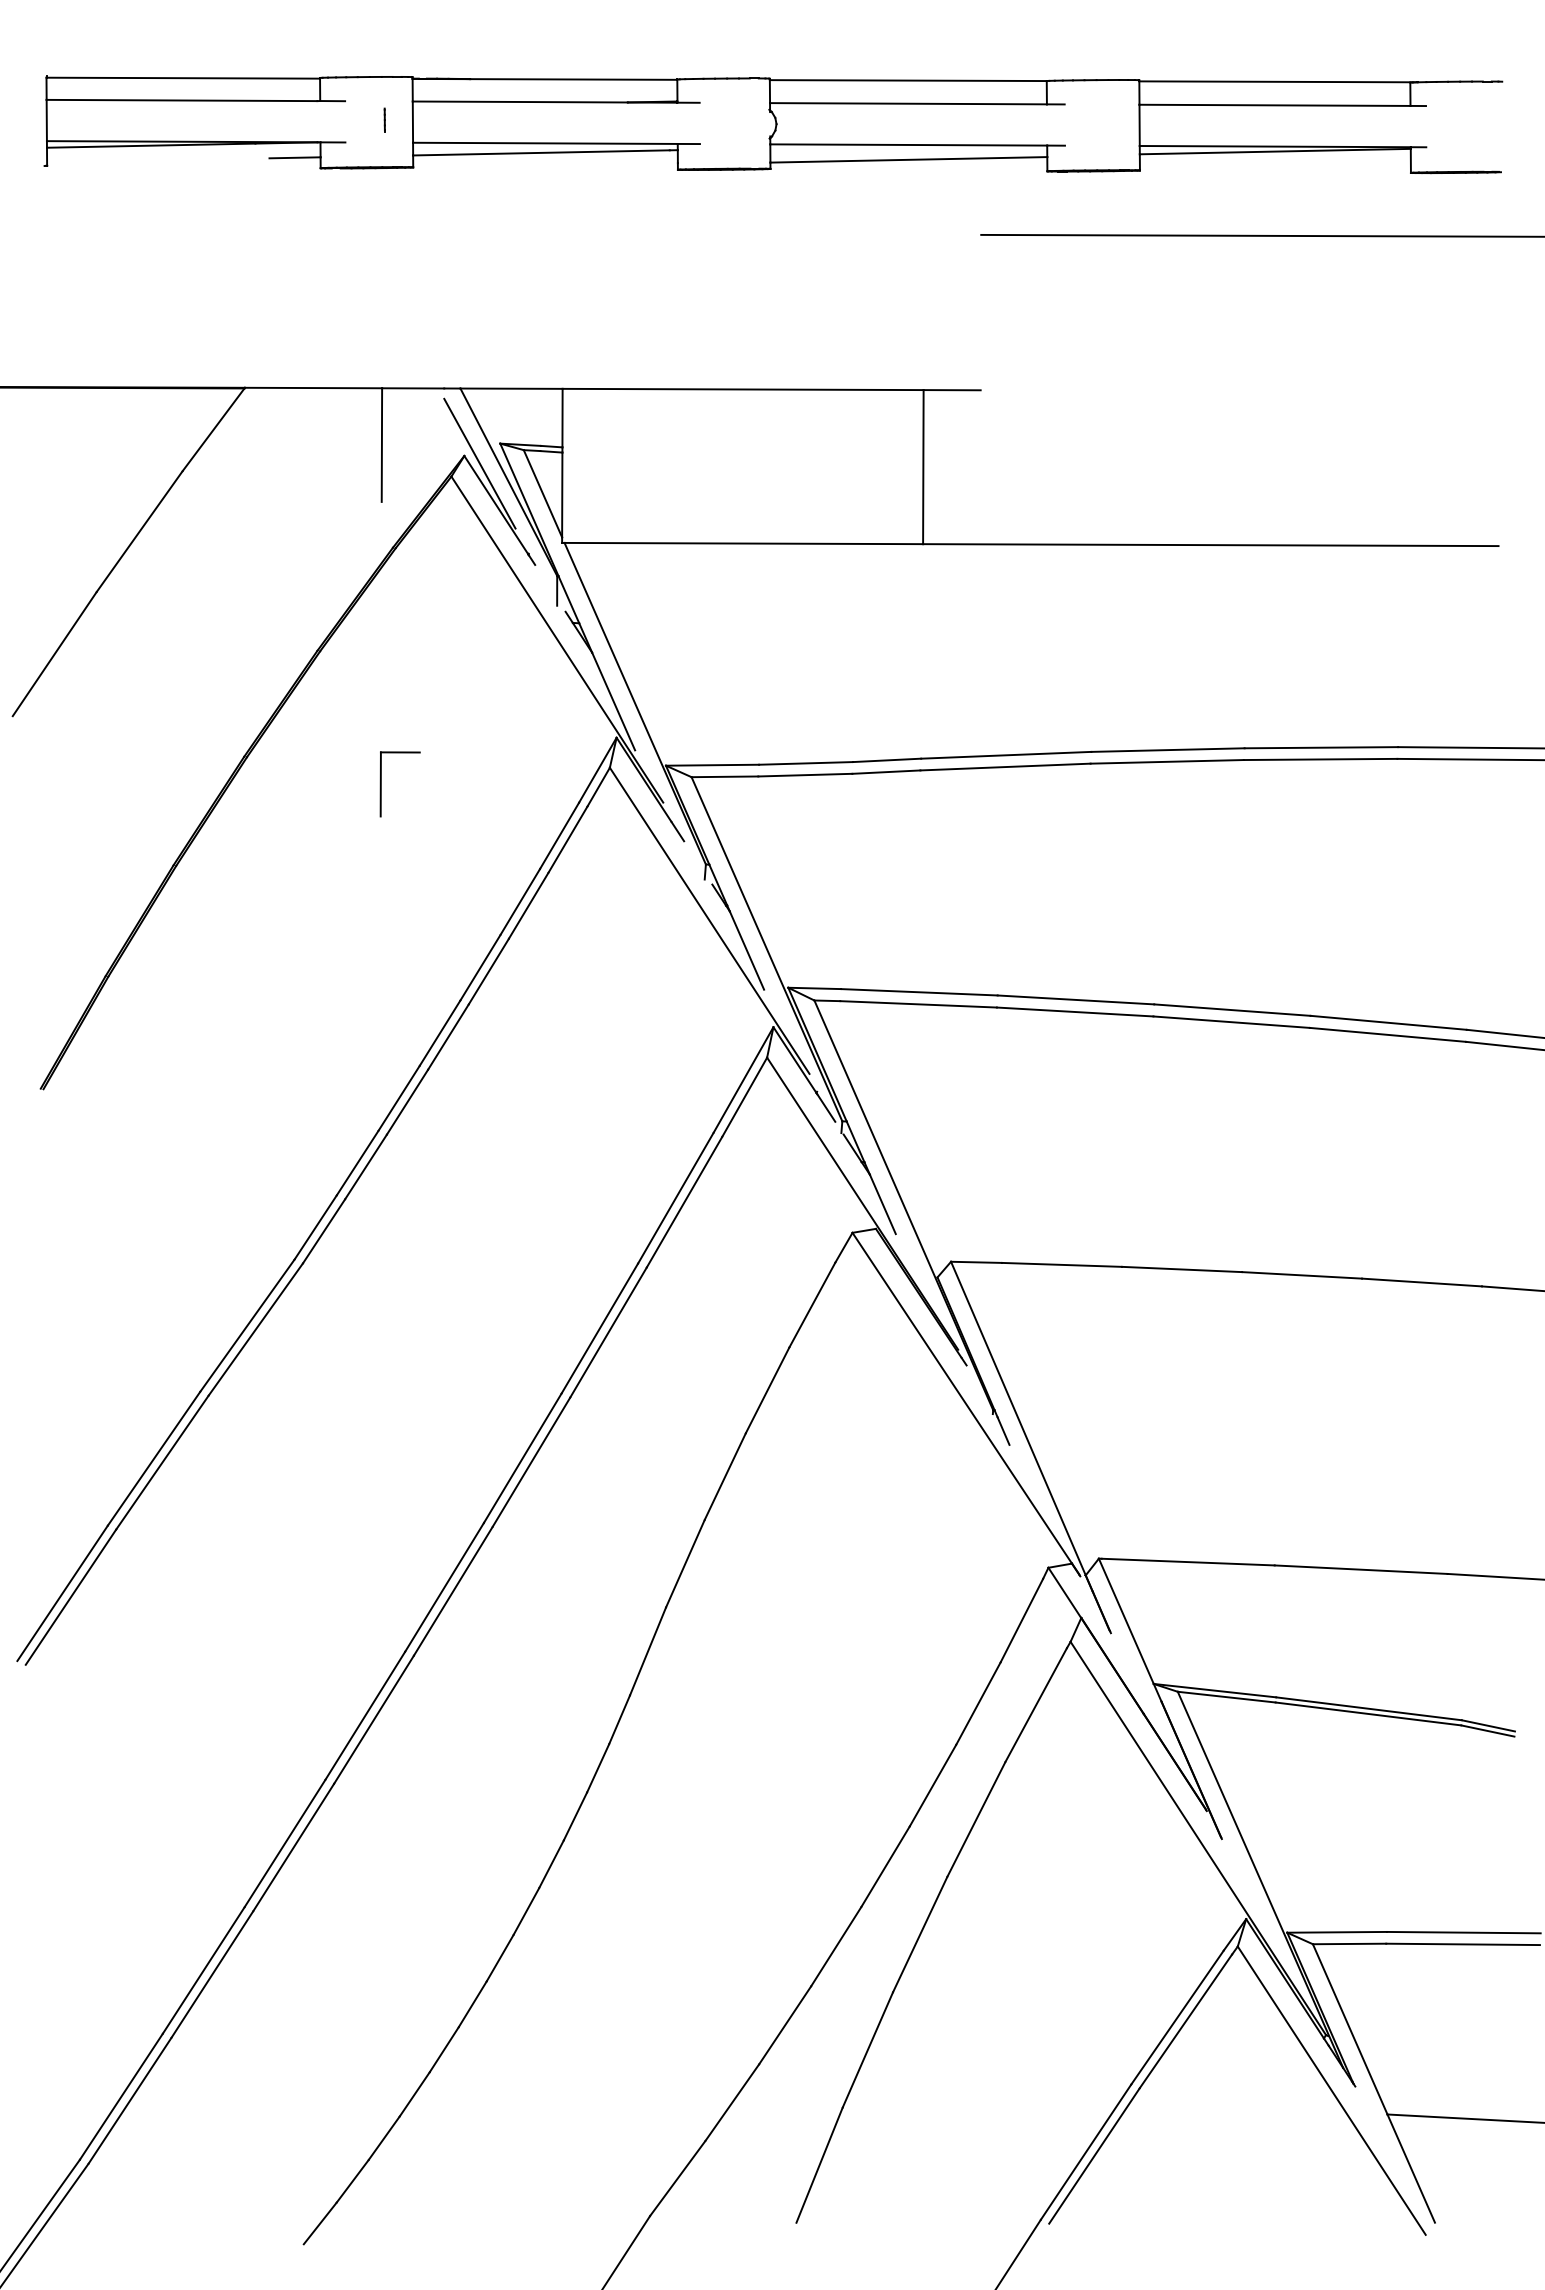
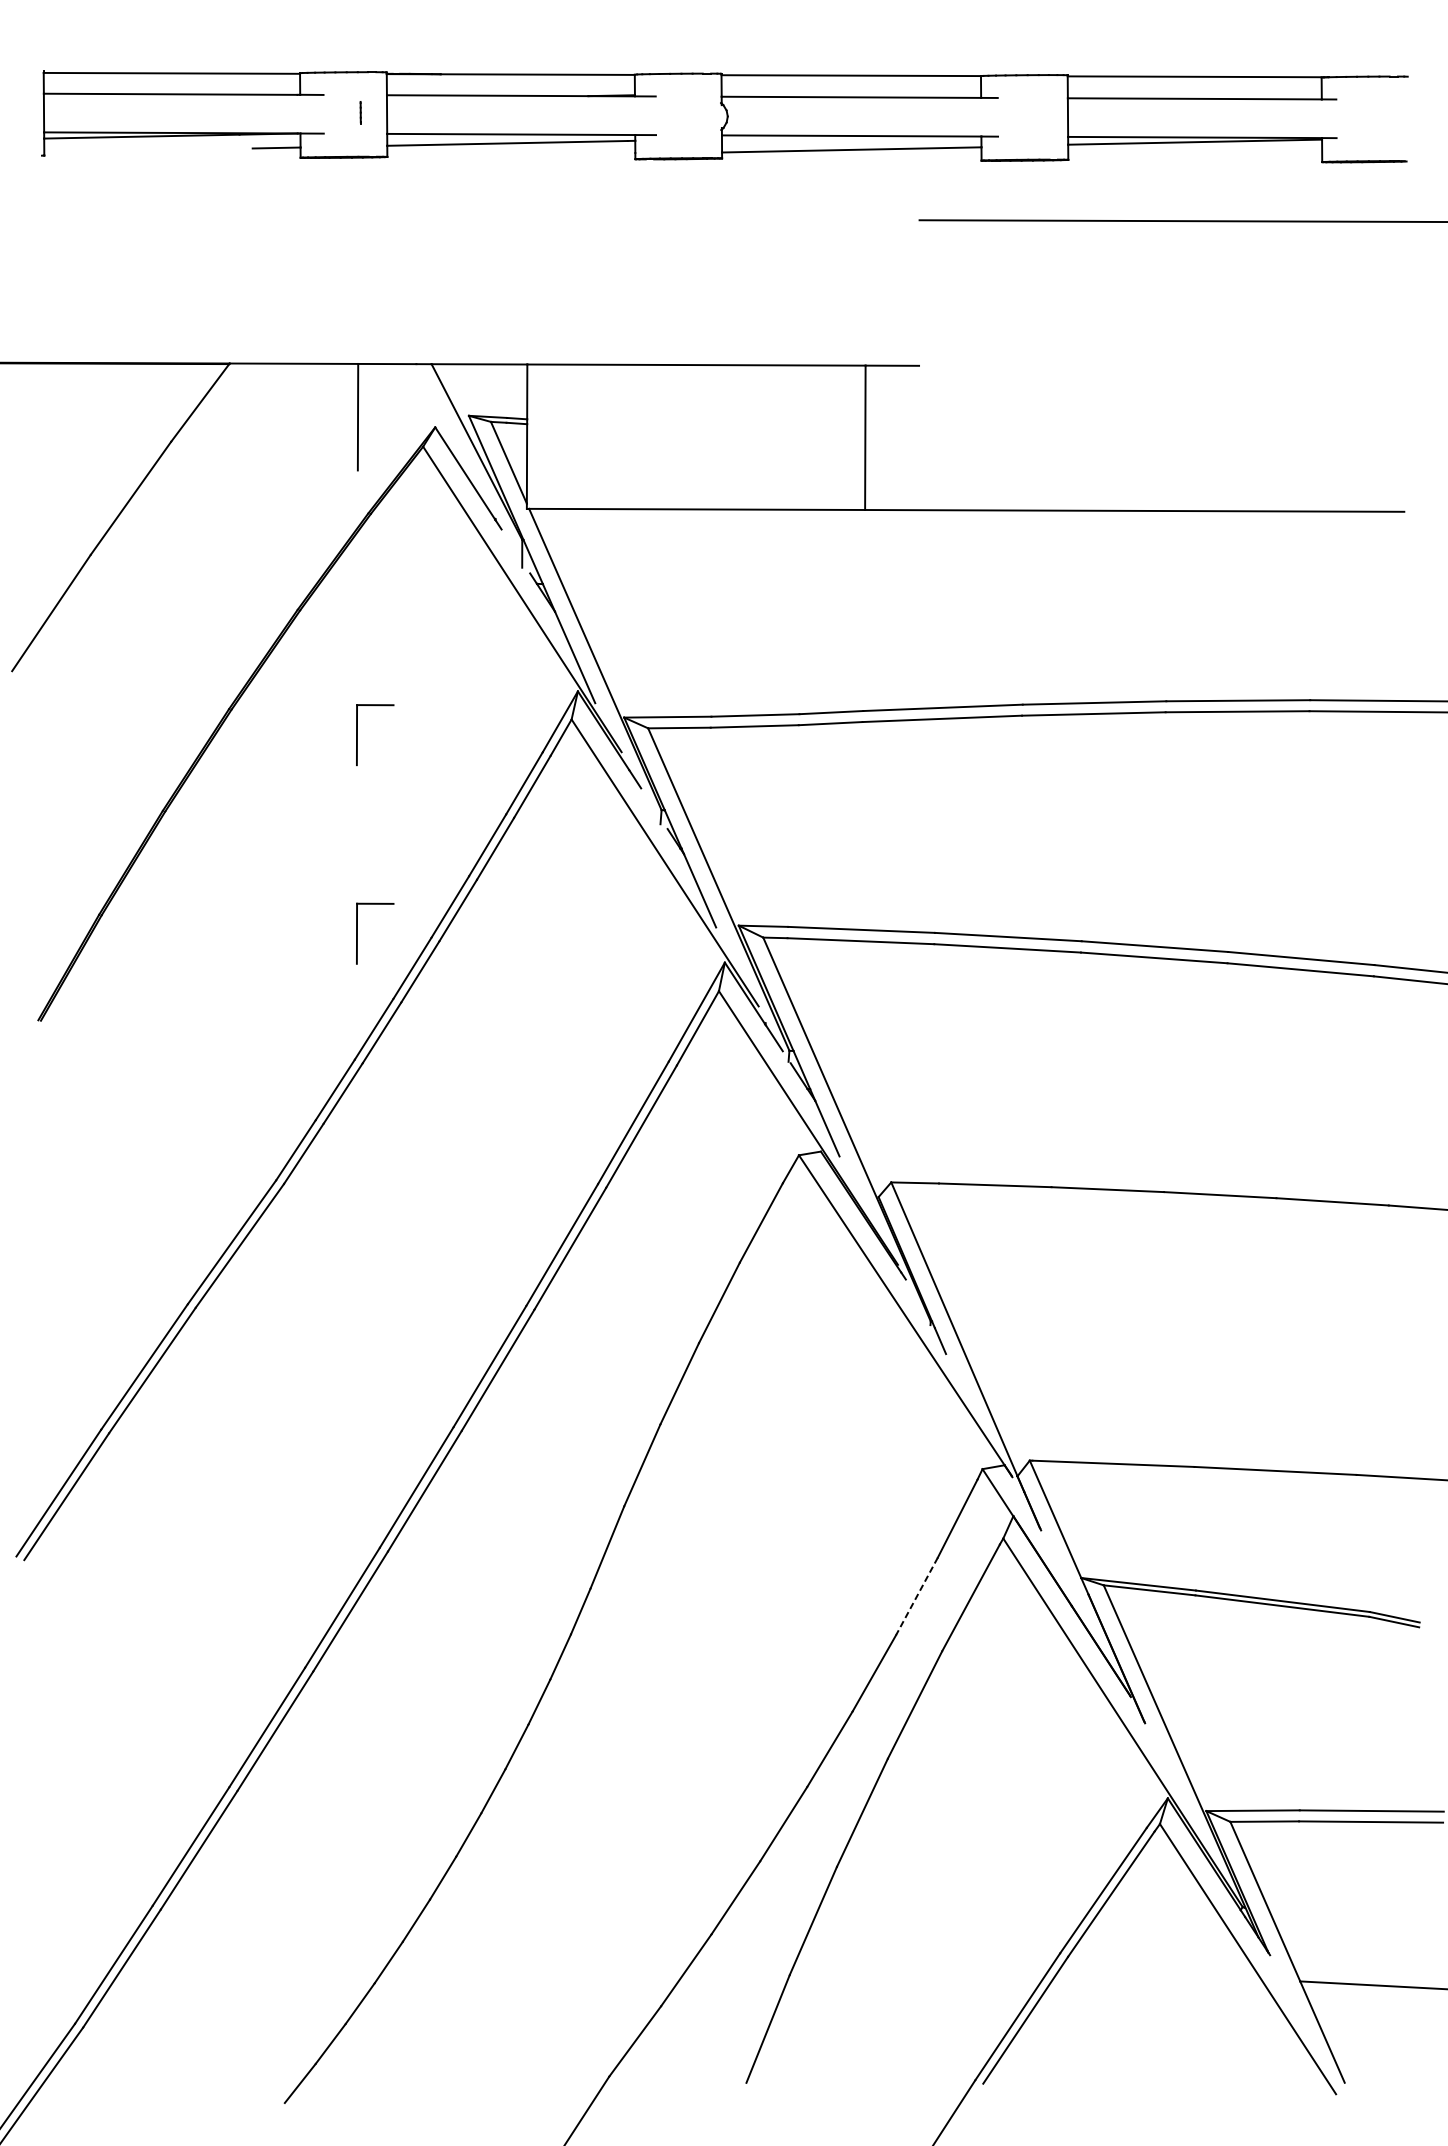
line: (479, 463) -> (449, 434), removed
part: (381, 996) -> (357, 933), added
line: (978, 1703) -> (917, 1596), solid -> dashed

